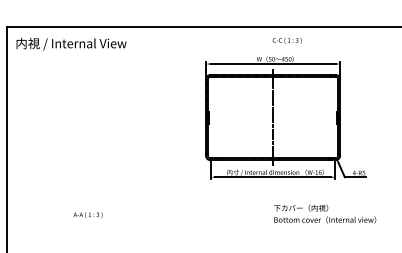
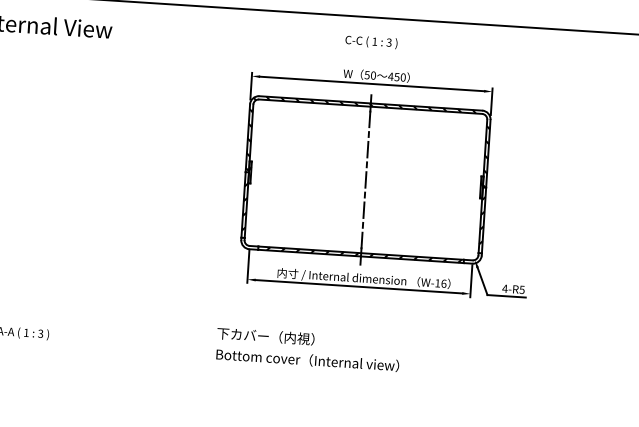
text: (286, 40) -> (370, 41), moved
text: (325, 213) -> (309, 348), moved

